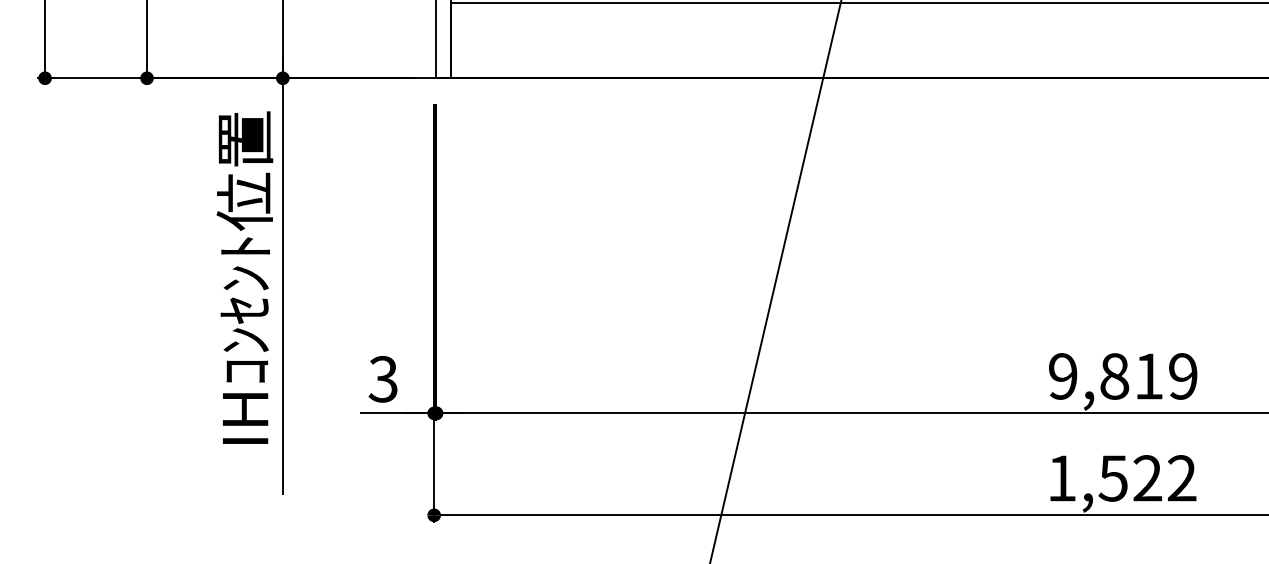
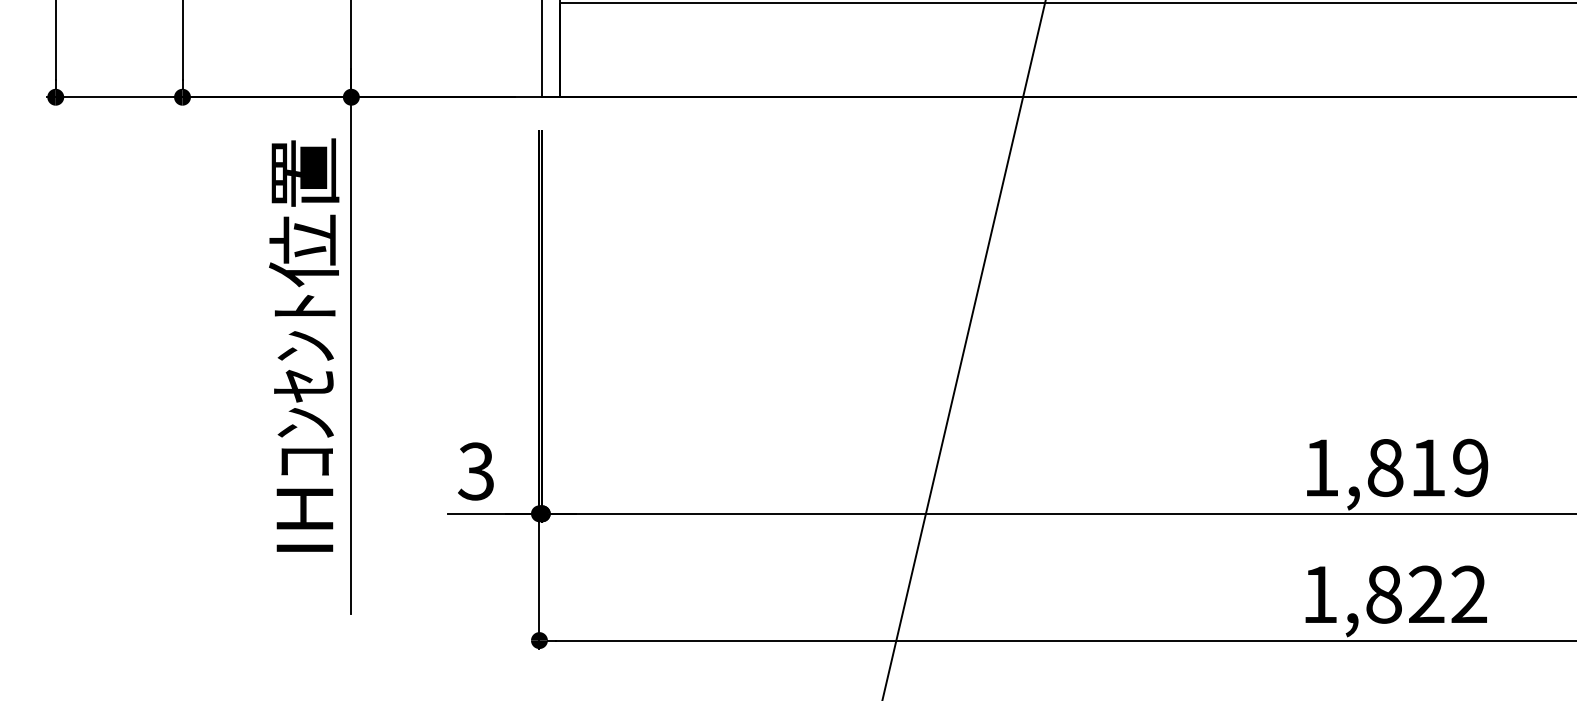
text: (1062, 376) -> (1320, 467), 9,819 -> 1,819
text: (1113, 478) -> (1383, 594), 1,522 -> 1,822

